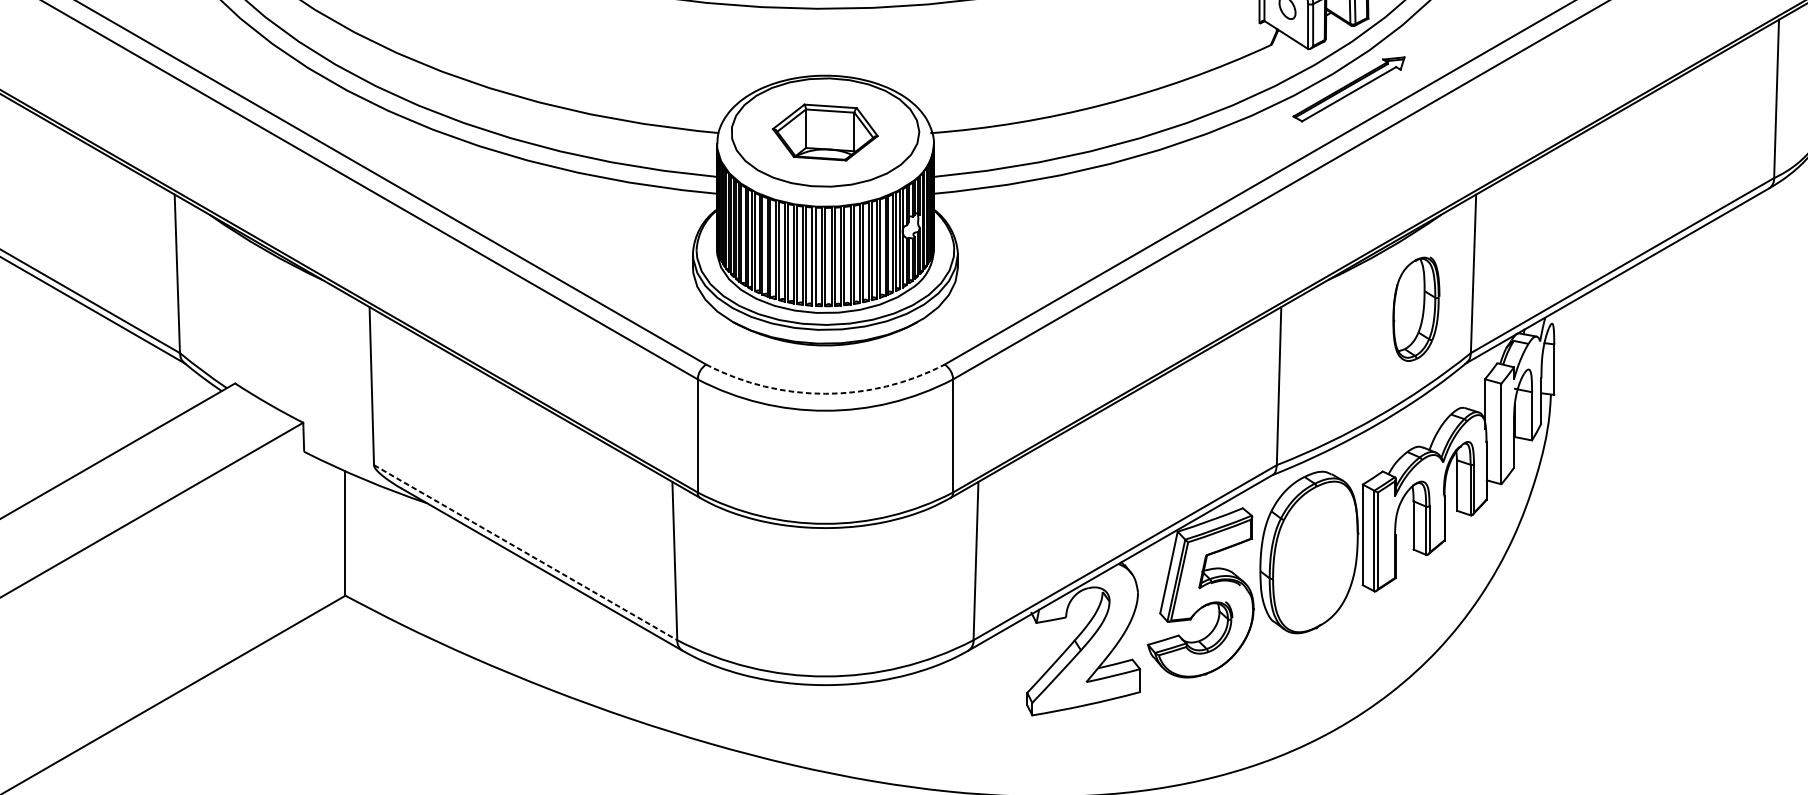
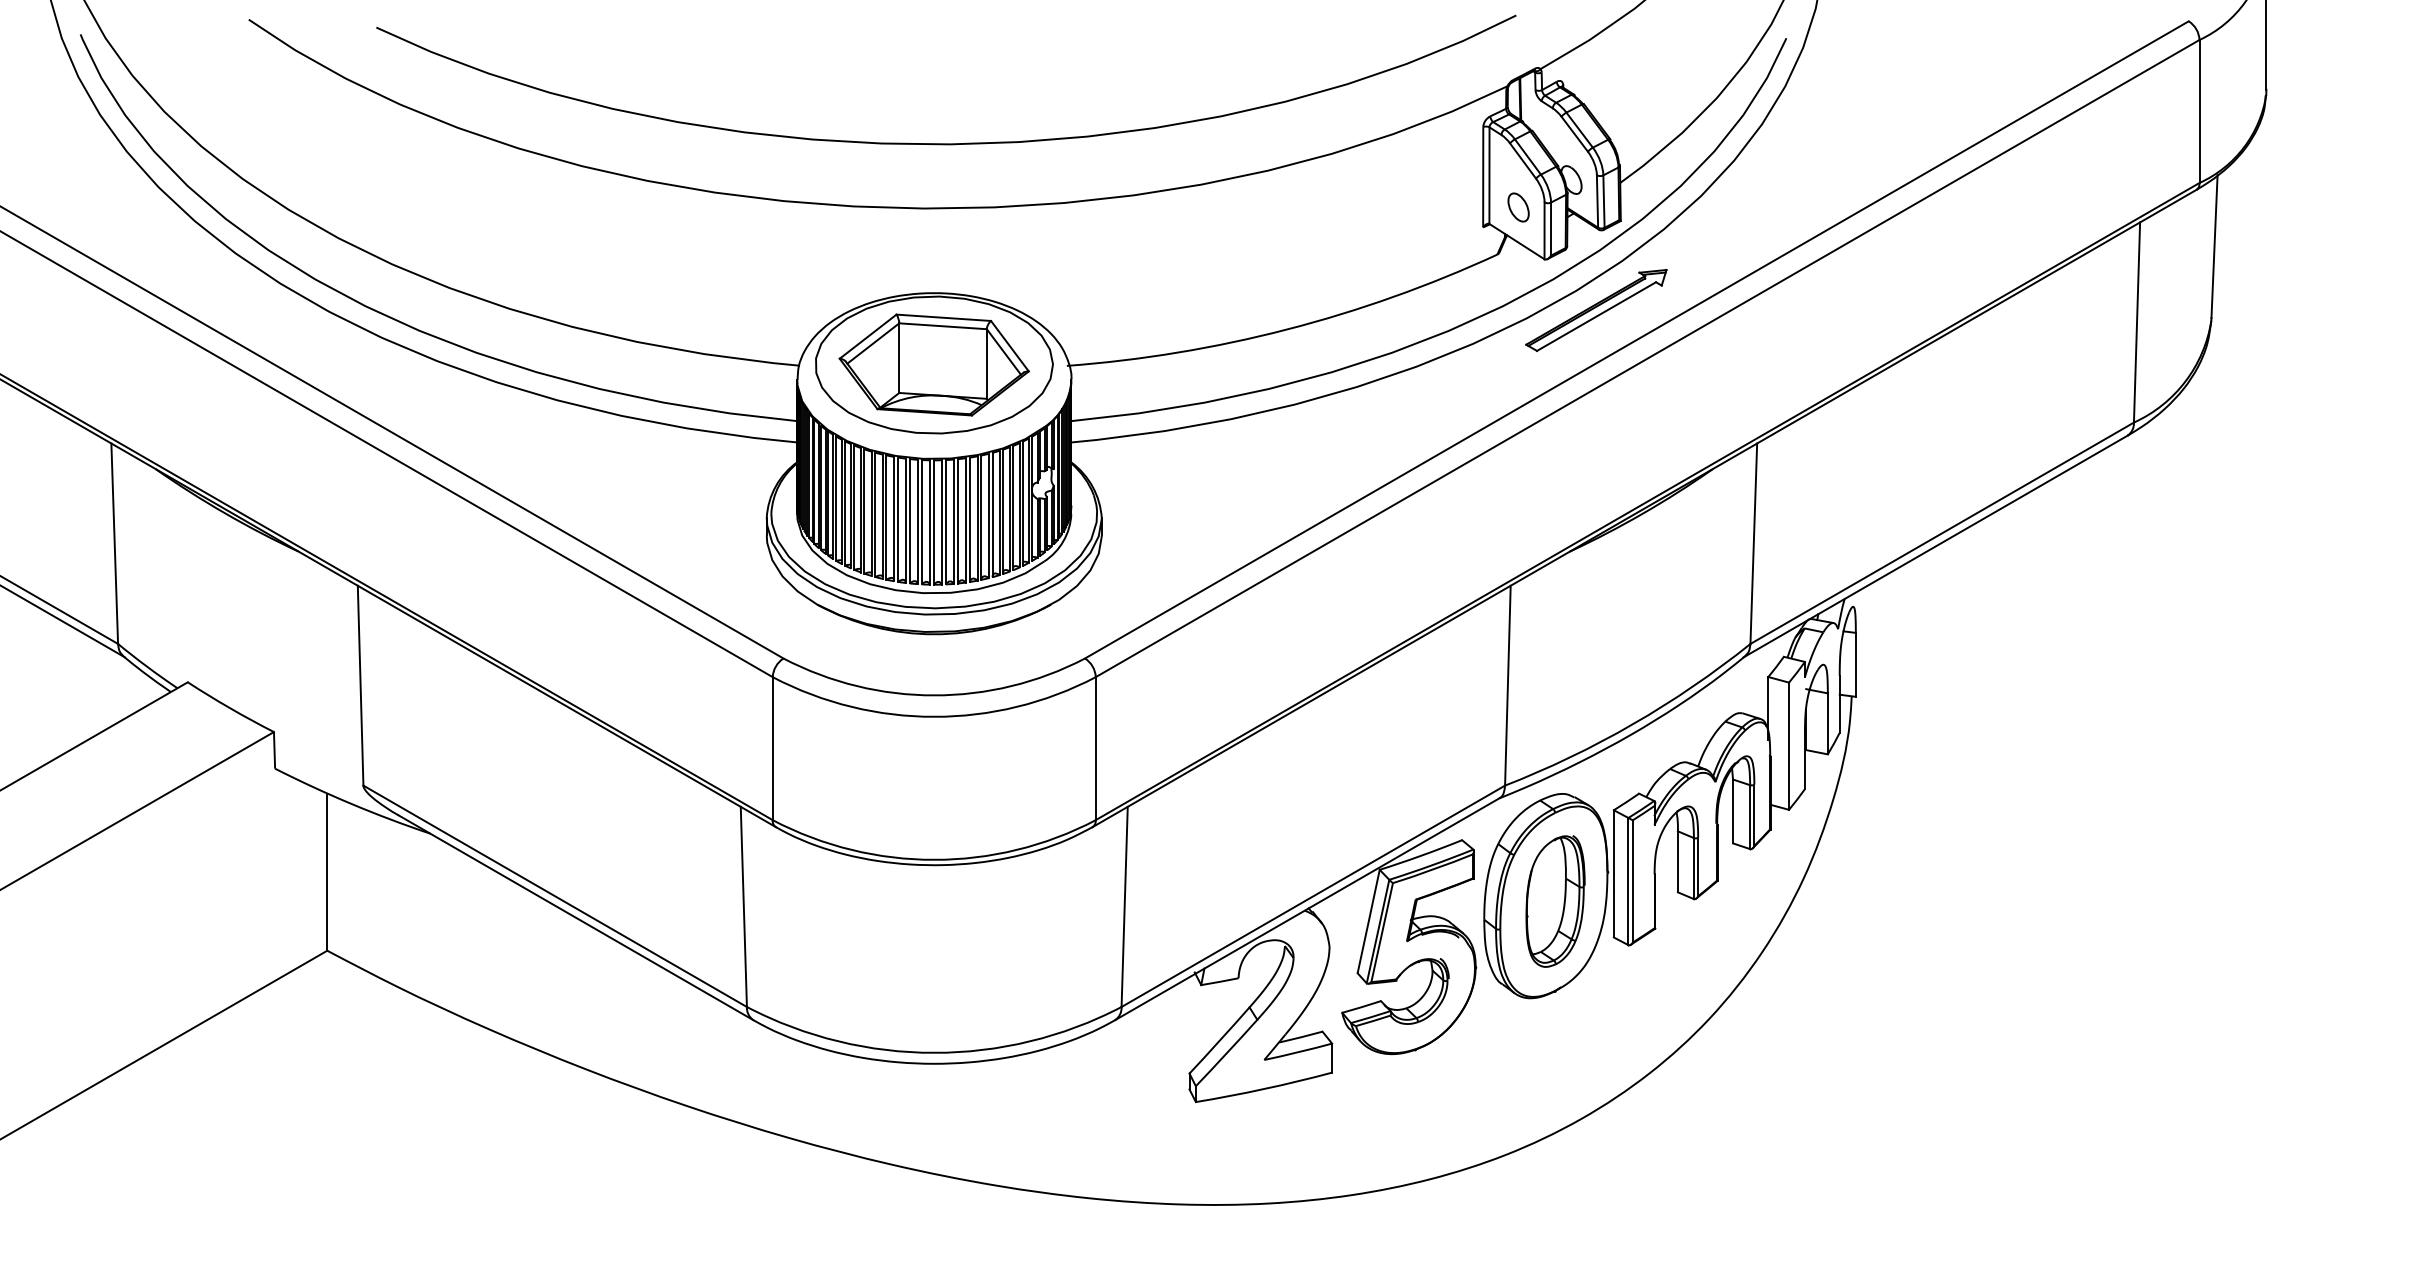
part: (824, 132) -> (933, 364), size x1.43
part: (1416, 309) -> (1555, 901), moved
arc: (825, 393) -> (934, 695), dashed -> solid
line: (525, 552) -> (555, 896), dashed -> solid

